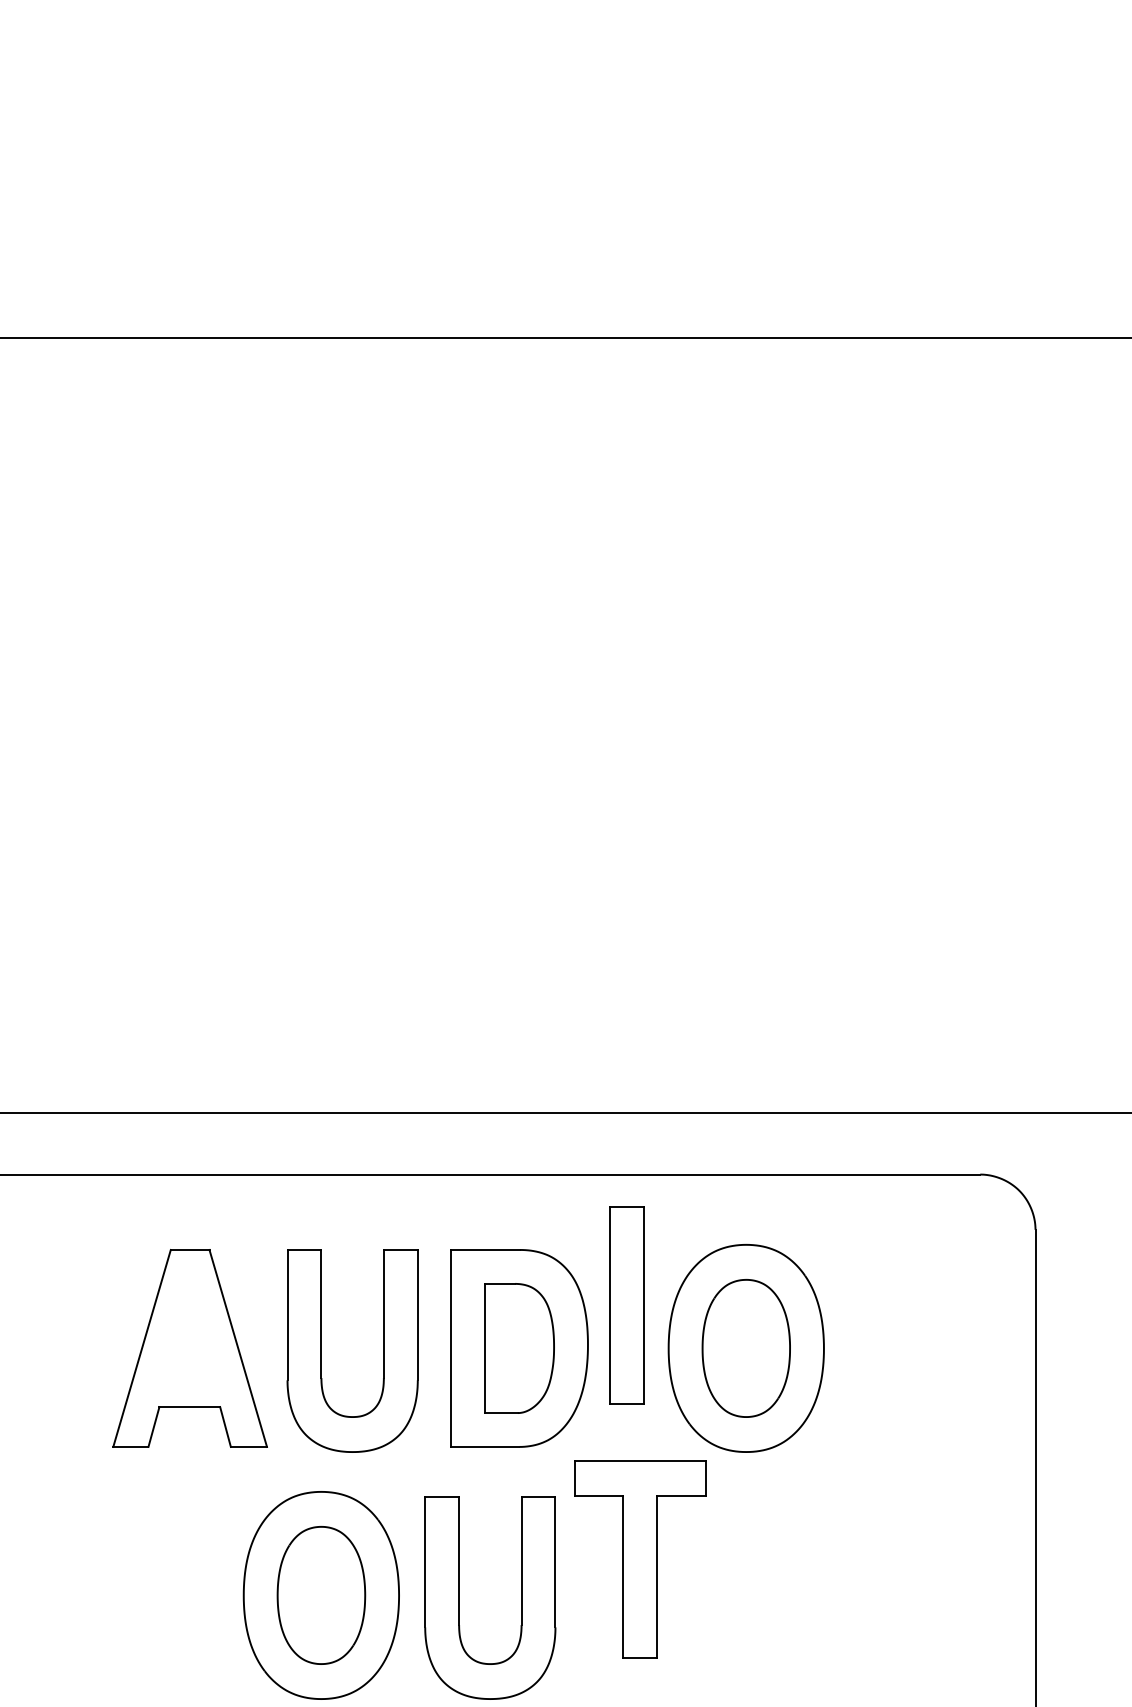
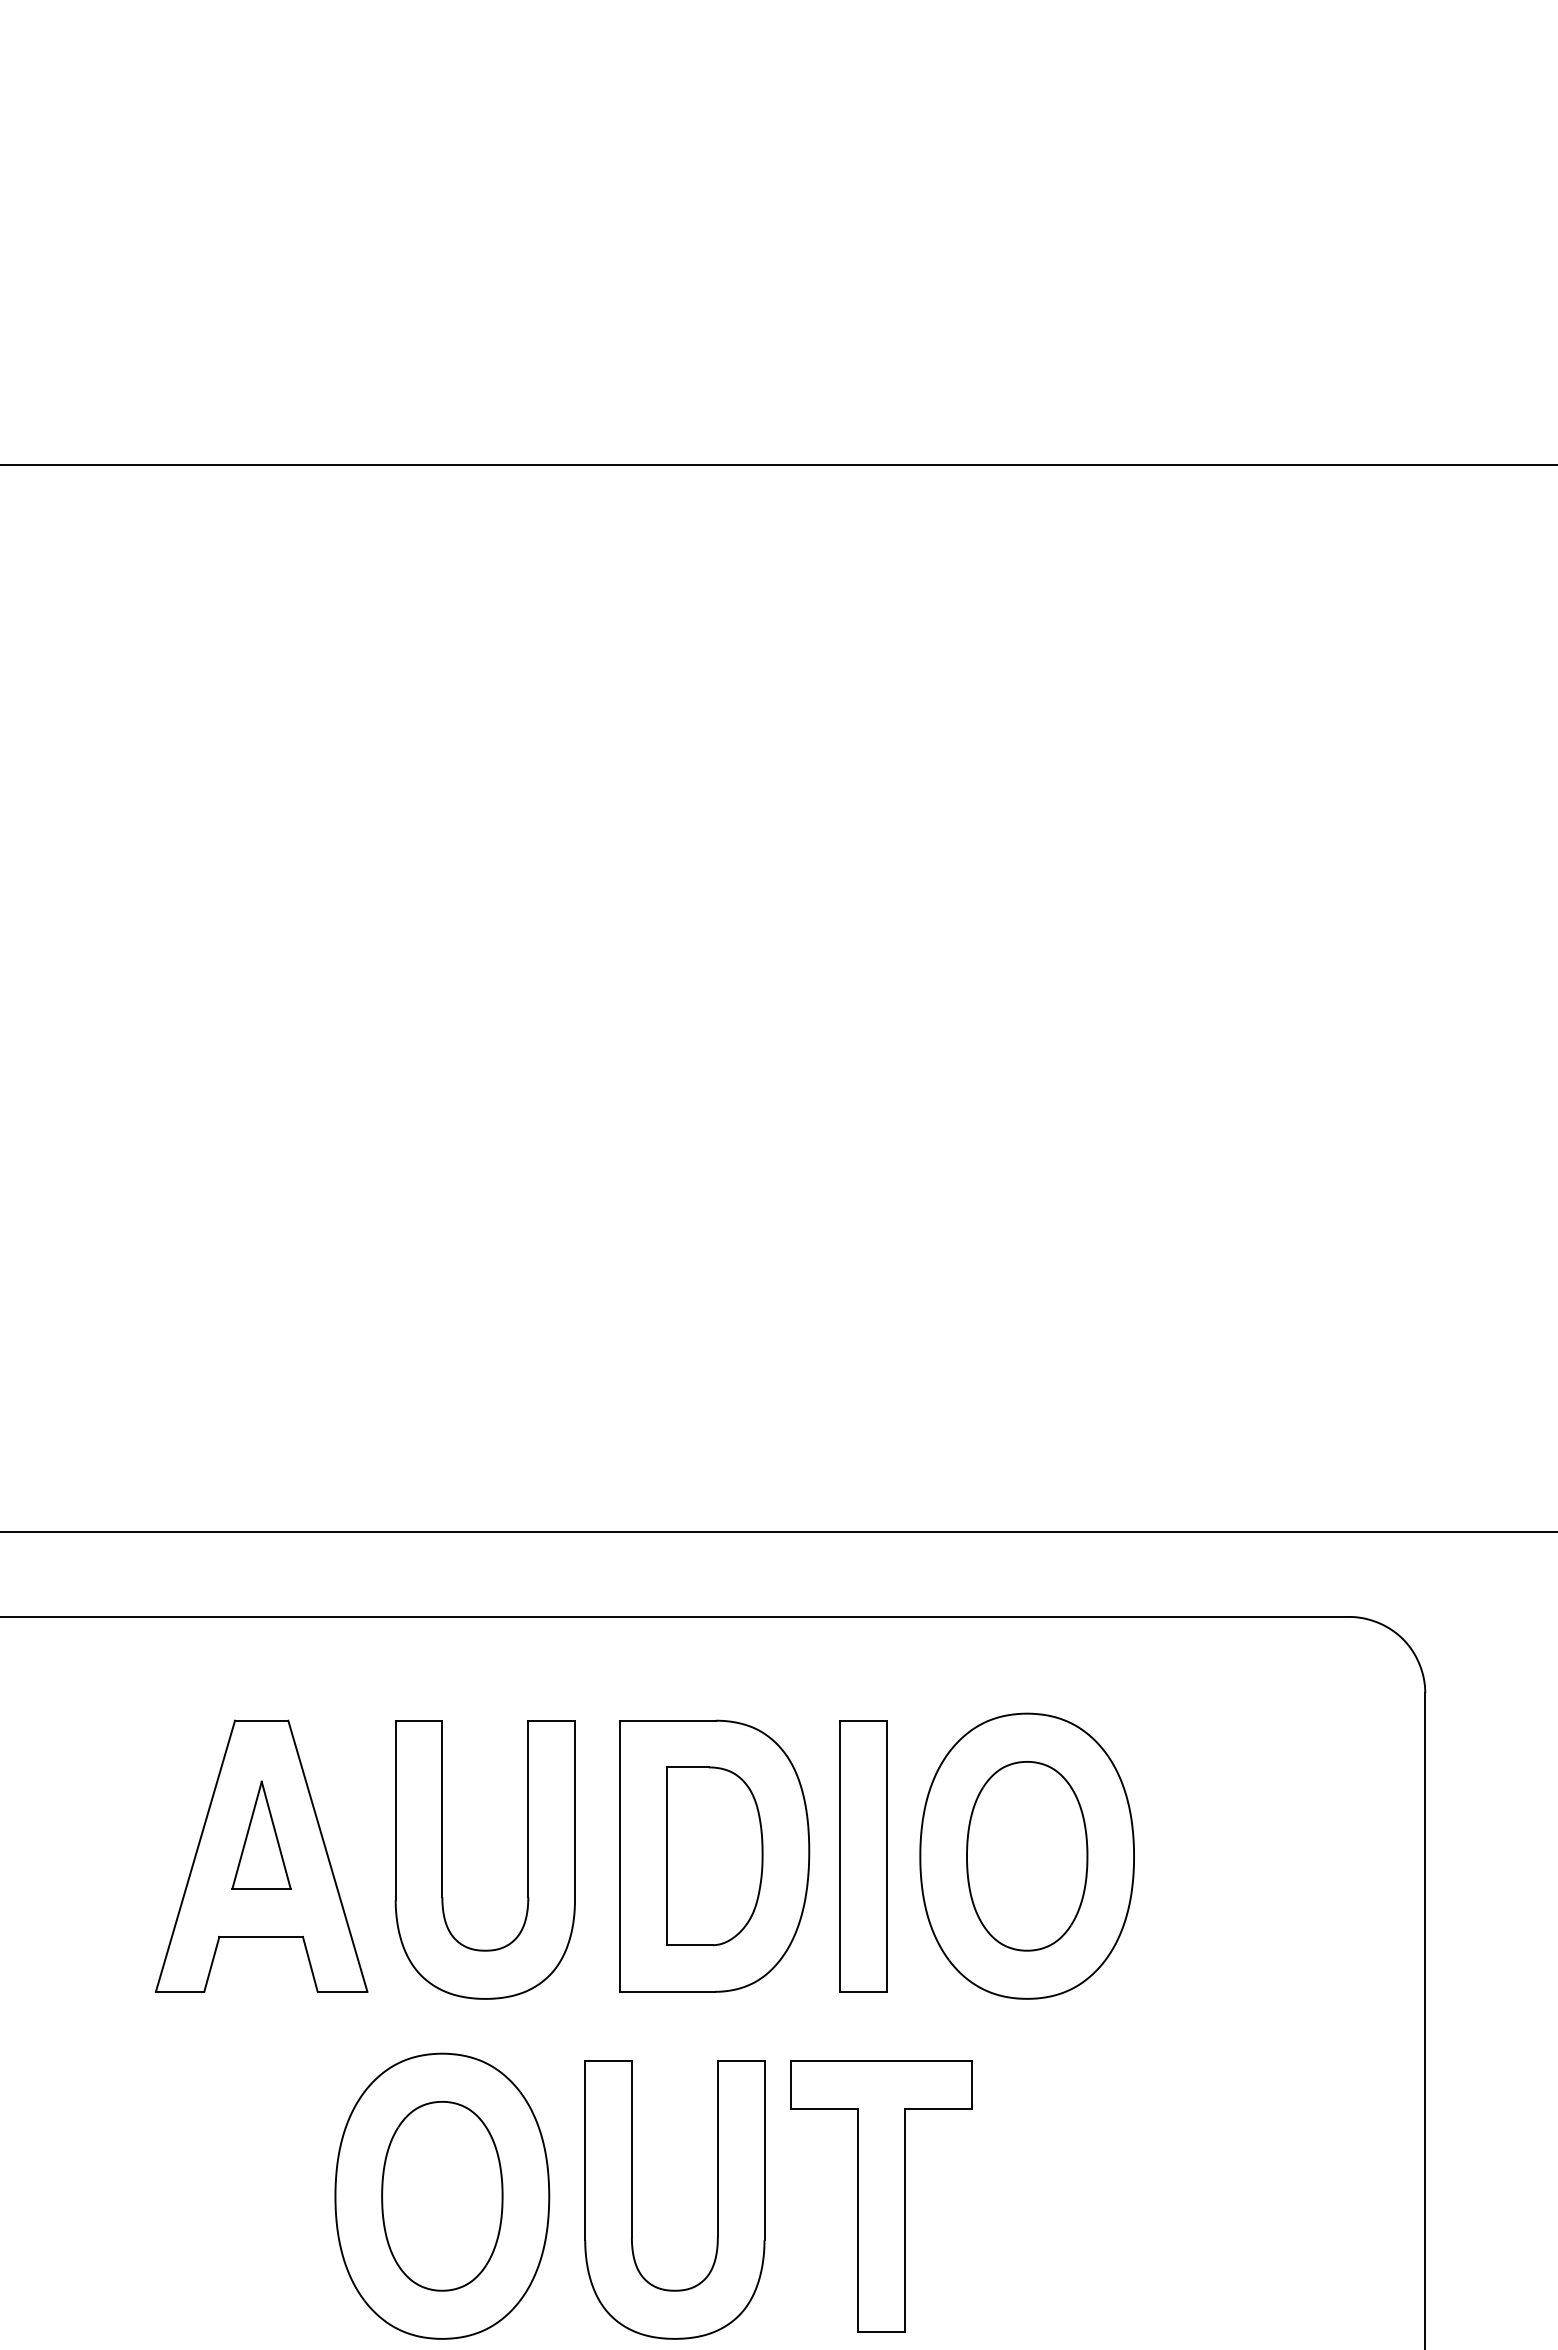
part: (627, 1305) -> (863, 1856), moved
part: (190, 1332) -> (261, 1834), added
part: (640, 1559) -> (881, 2196), moved

